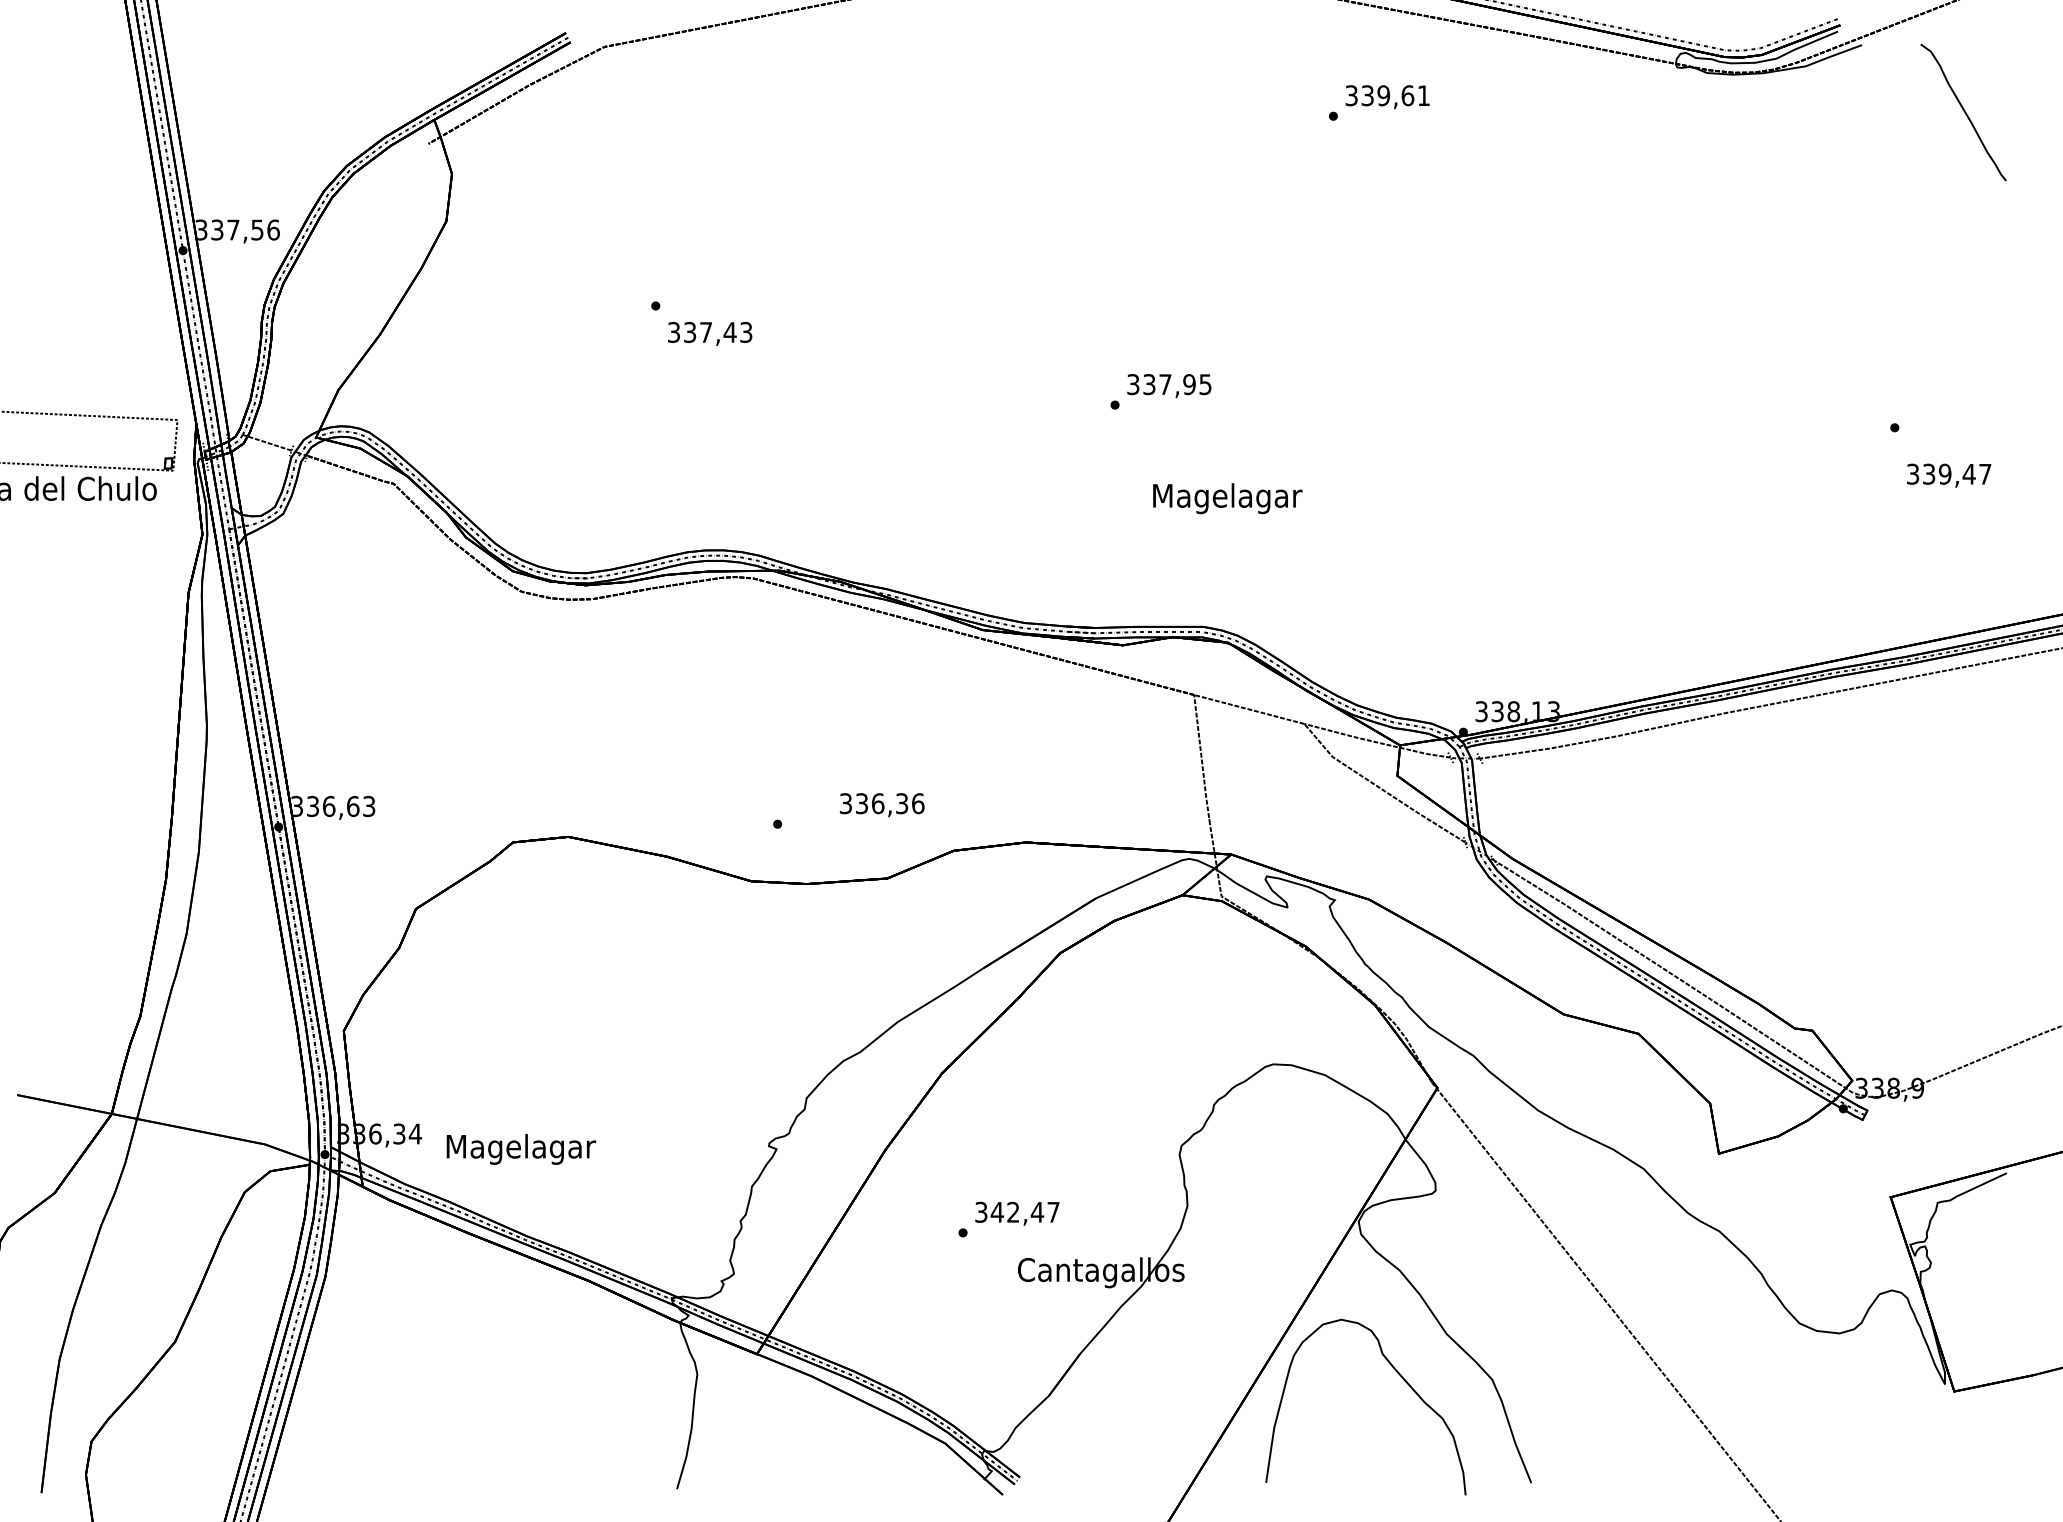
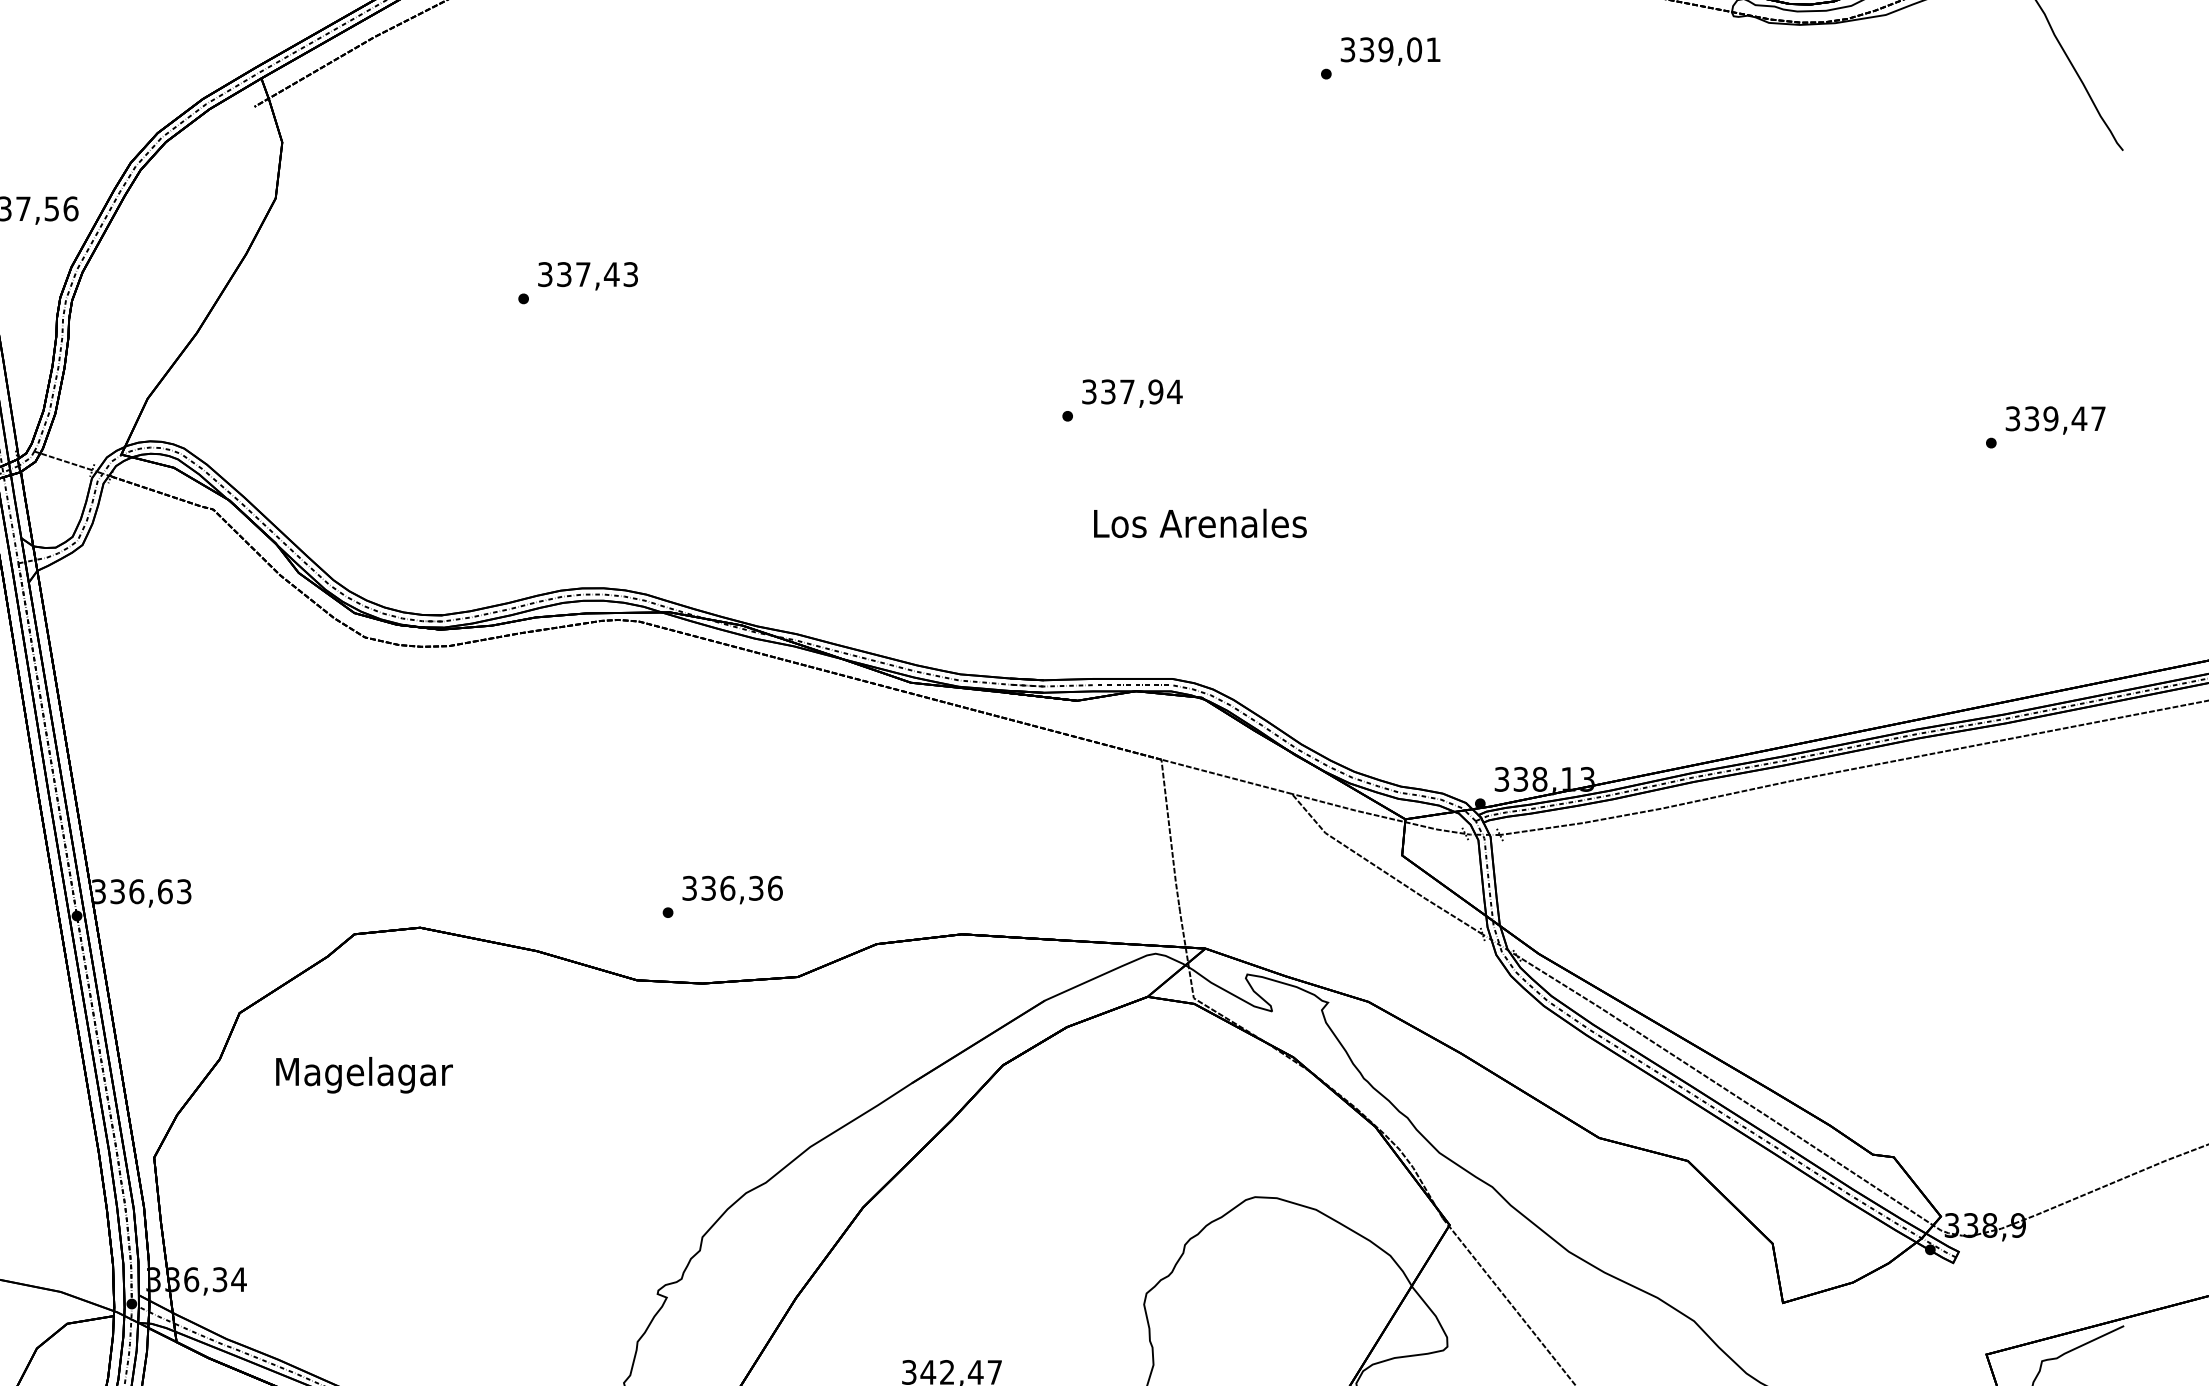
text: (1407, 95) -> (1414, 49), 339,61 -> 339,01
text: (710, 333) -> (588, 275), moved
text: (1205, 384) -> (1174, 391), 337,95 -> 337,94
text: (1949, 475) -> (2056, 420), moved
text: (1226, 498) -> (1199, 526), Magelagar -> Los Arenales
text: (882, 805) -> (733, 890), moved
text: (521, 1149) -> (364, 1075), moved

